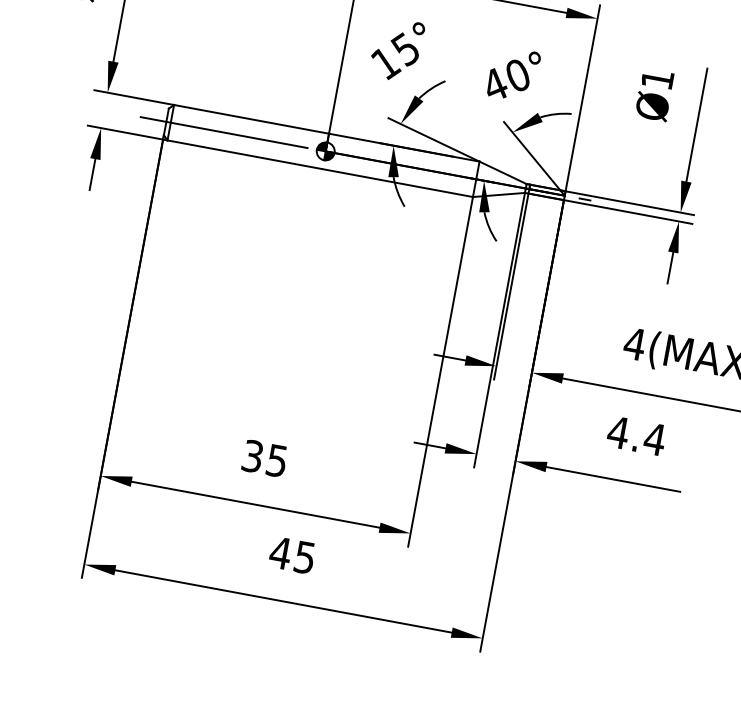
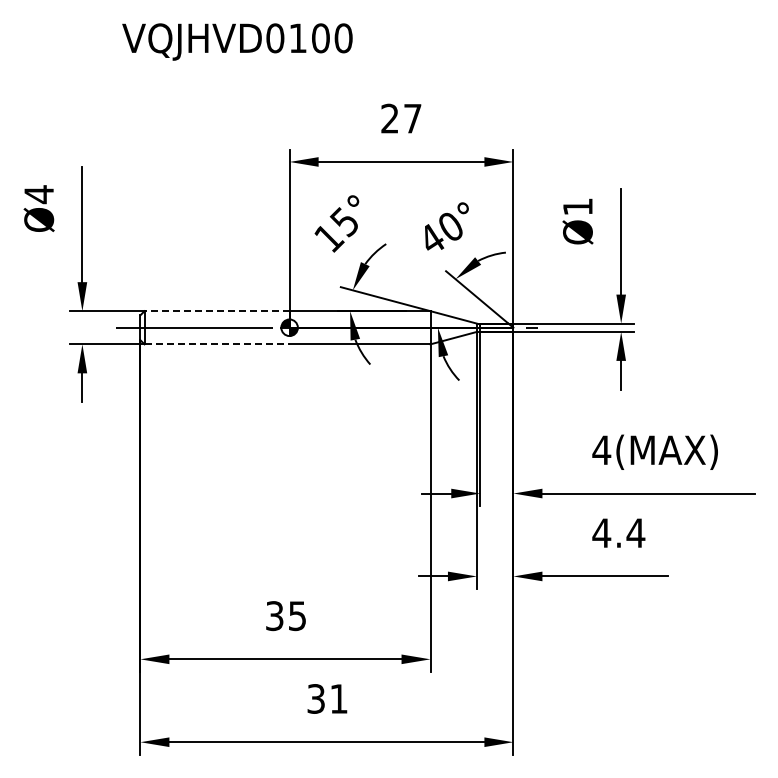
line: (251, 119) -> (217, 311), solid -> dashed
line: (245, 155) -> (217, 344), solid -> dashed
text: (291, 554) -> (326, 698), 45 -> 31

